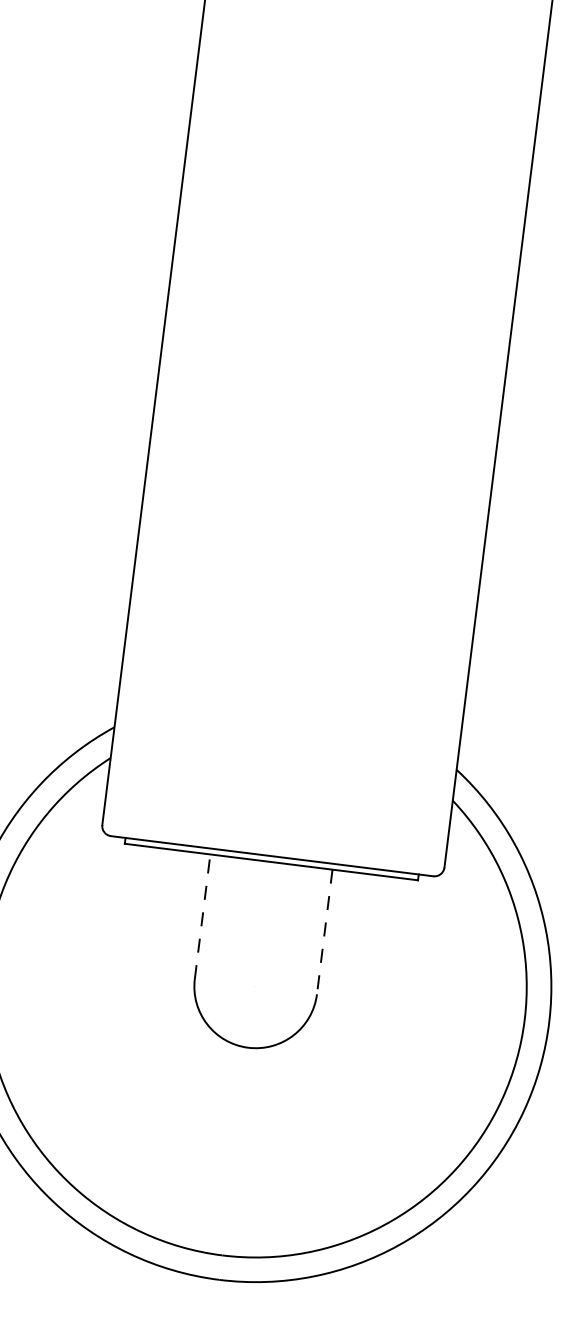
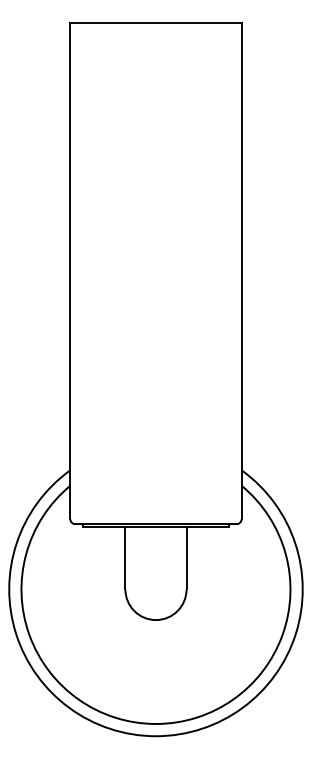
line: (202, 915) -> (125, 557), dashed -> solid
line: (324, 932) -> (186, 558), dashed -> solid

